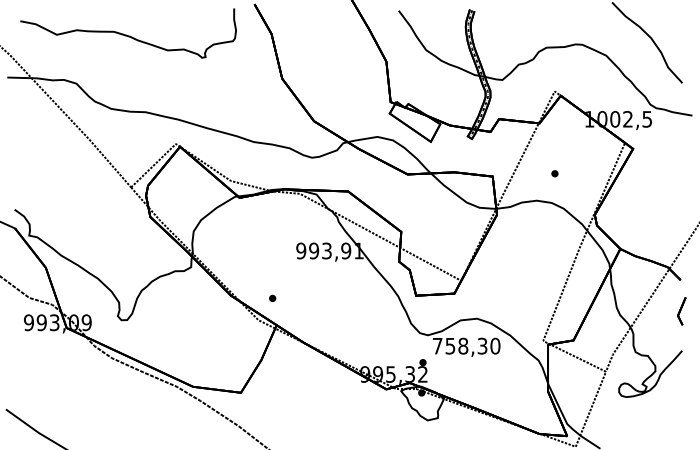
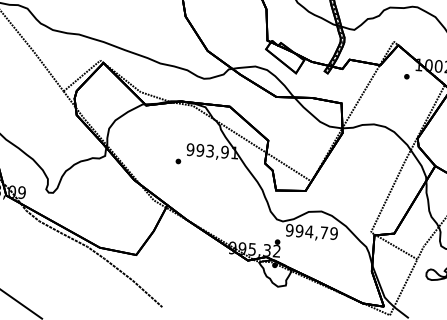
part: (554, 173) -> (406, 76), moved
part: (272, 297) -> (178, 160), moved
text: (466, 345) -> (311, 231), 758,30 -> 994,79

